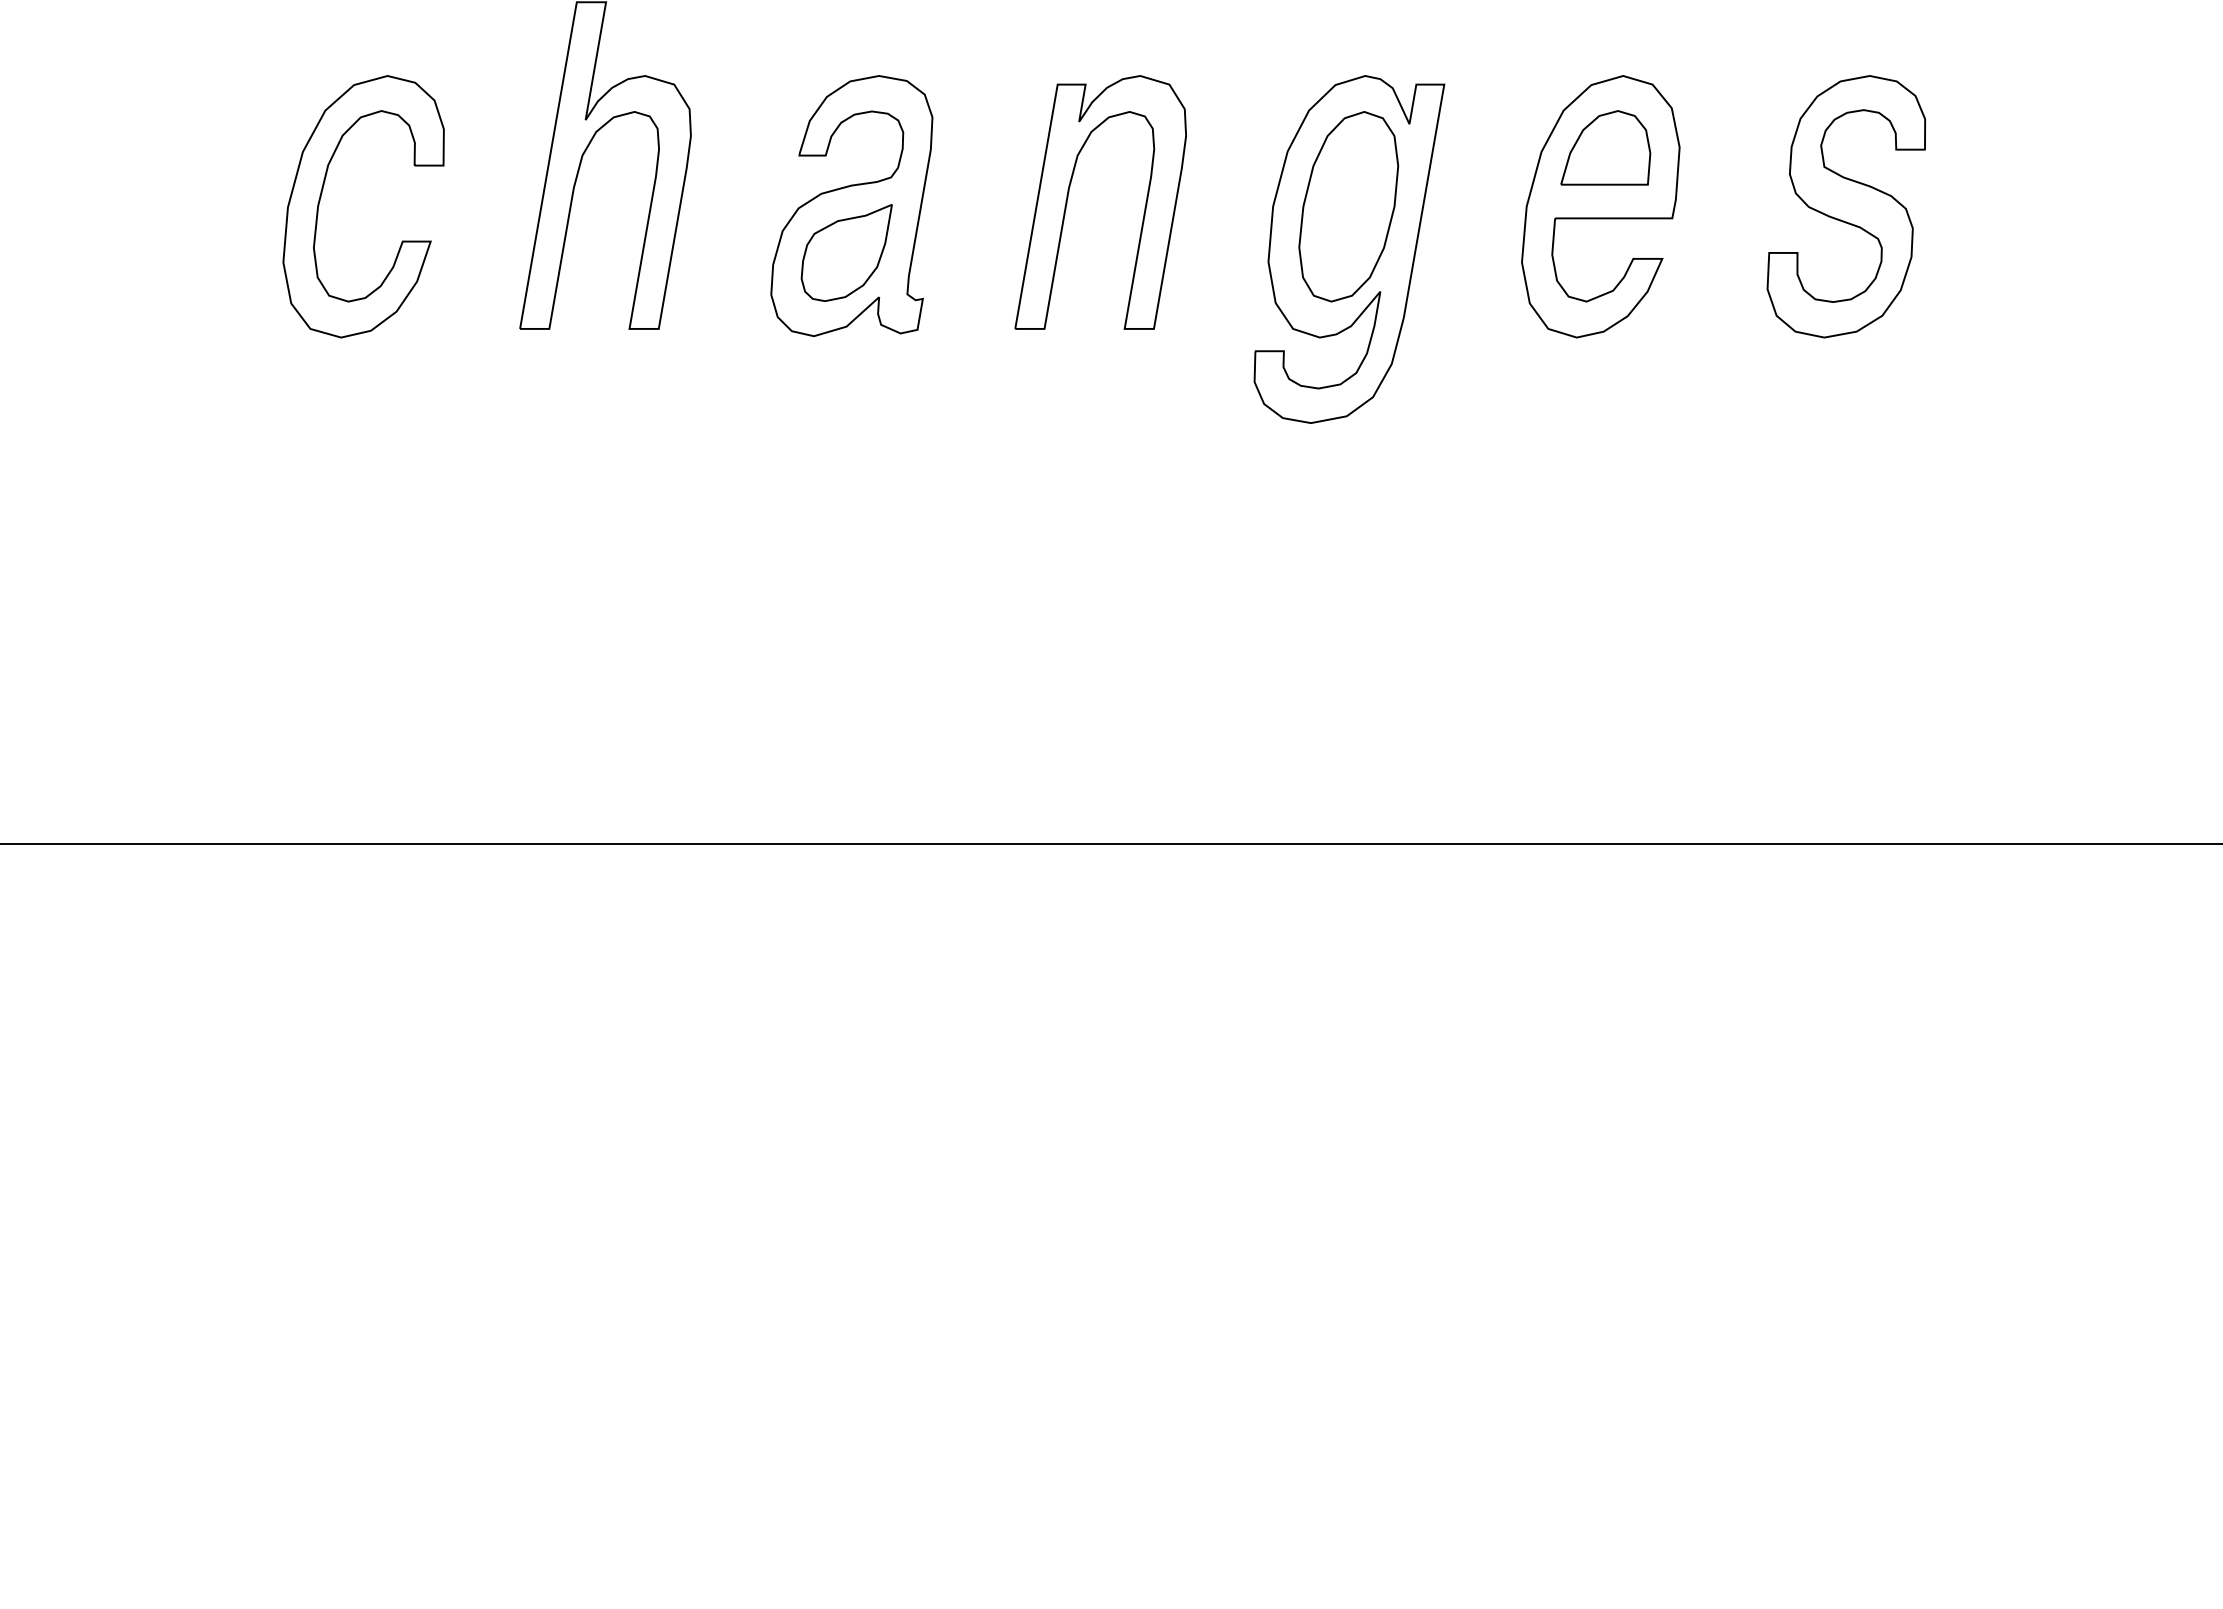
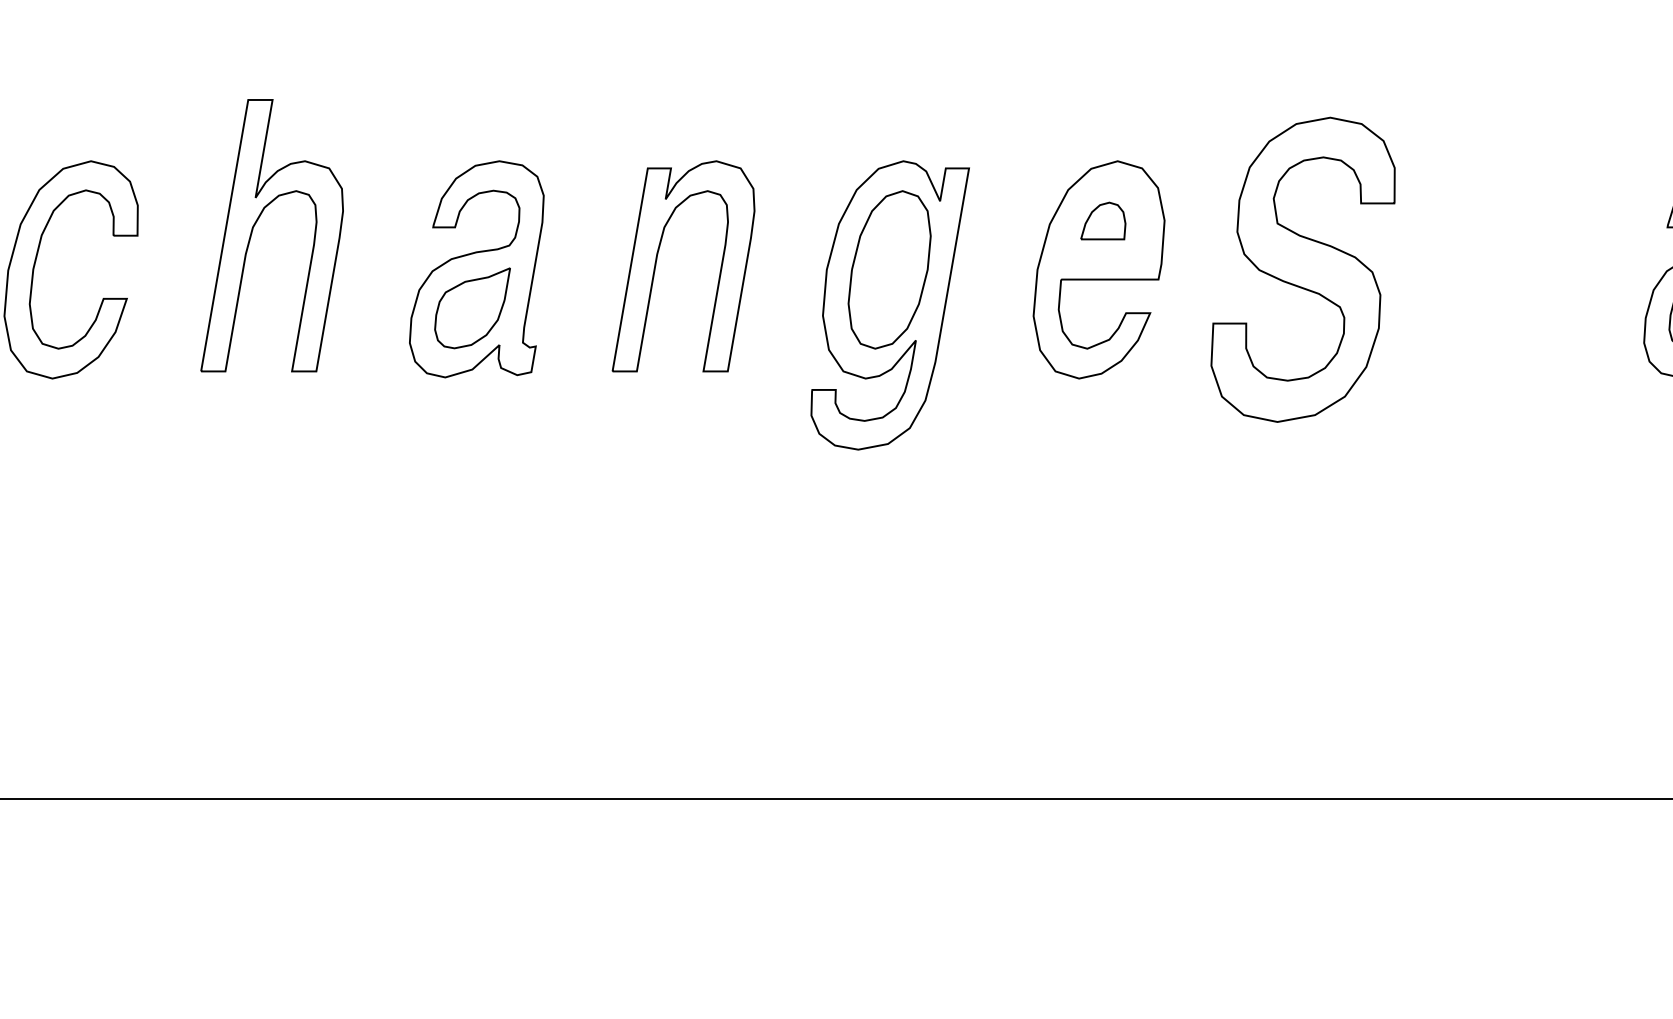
part: (1605, 147) -> (1103, 220), size x0.6
part: (1846, 206) -> (1303, 269), size x1.4

